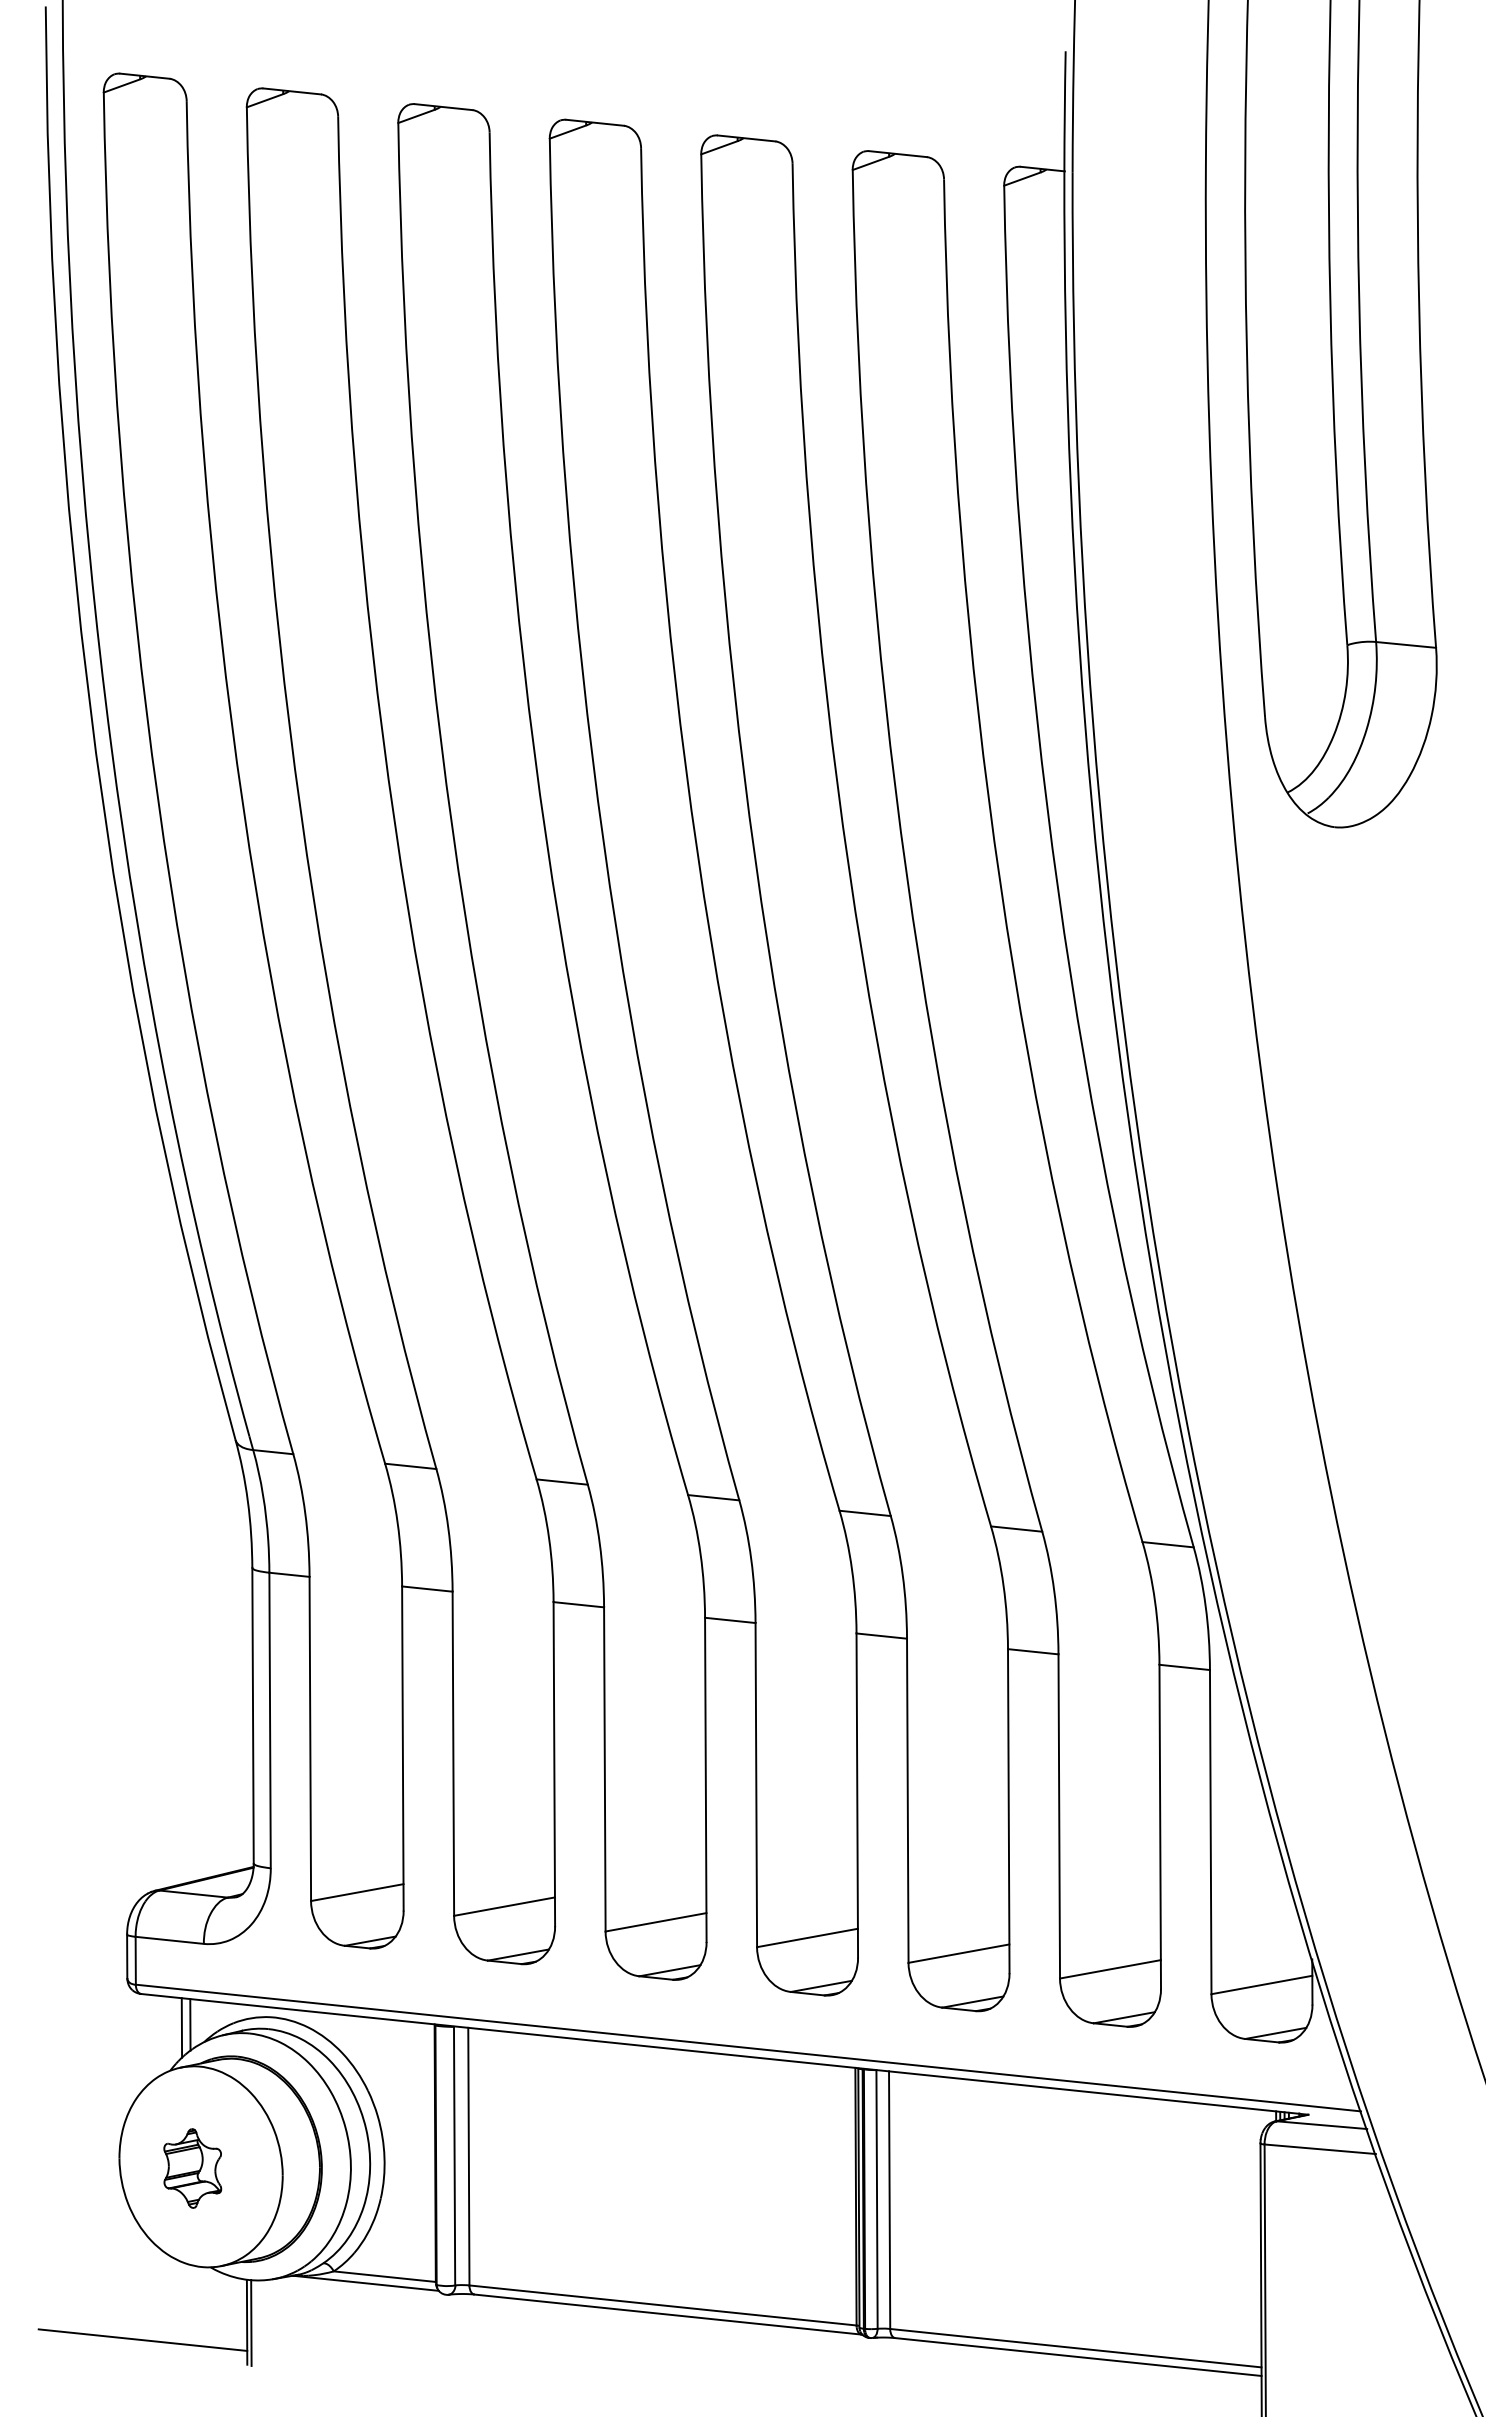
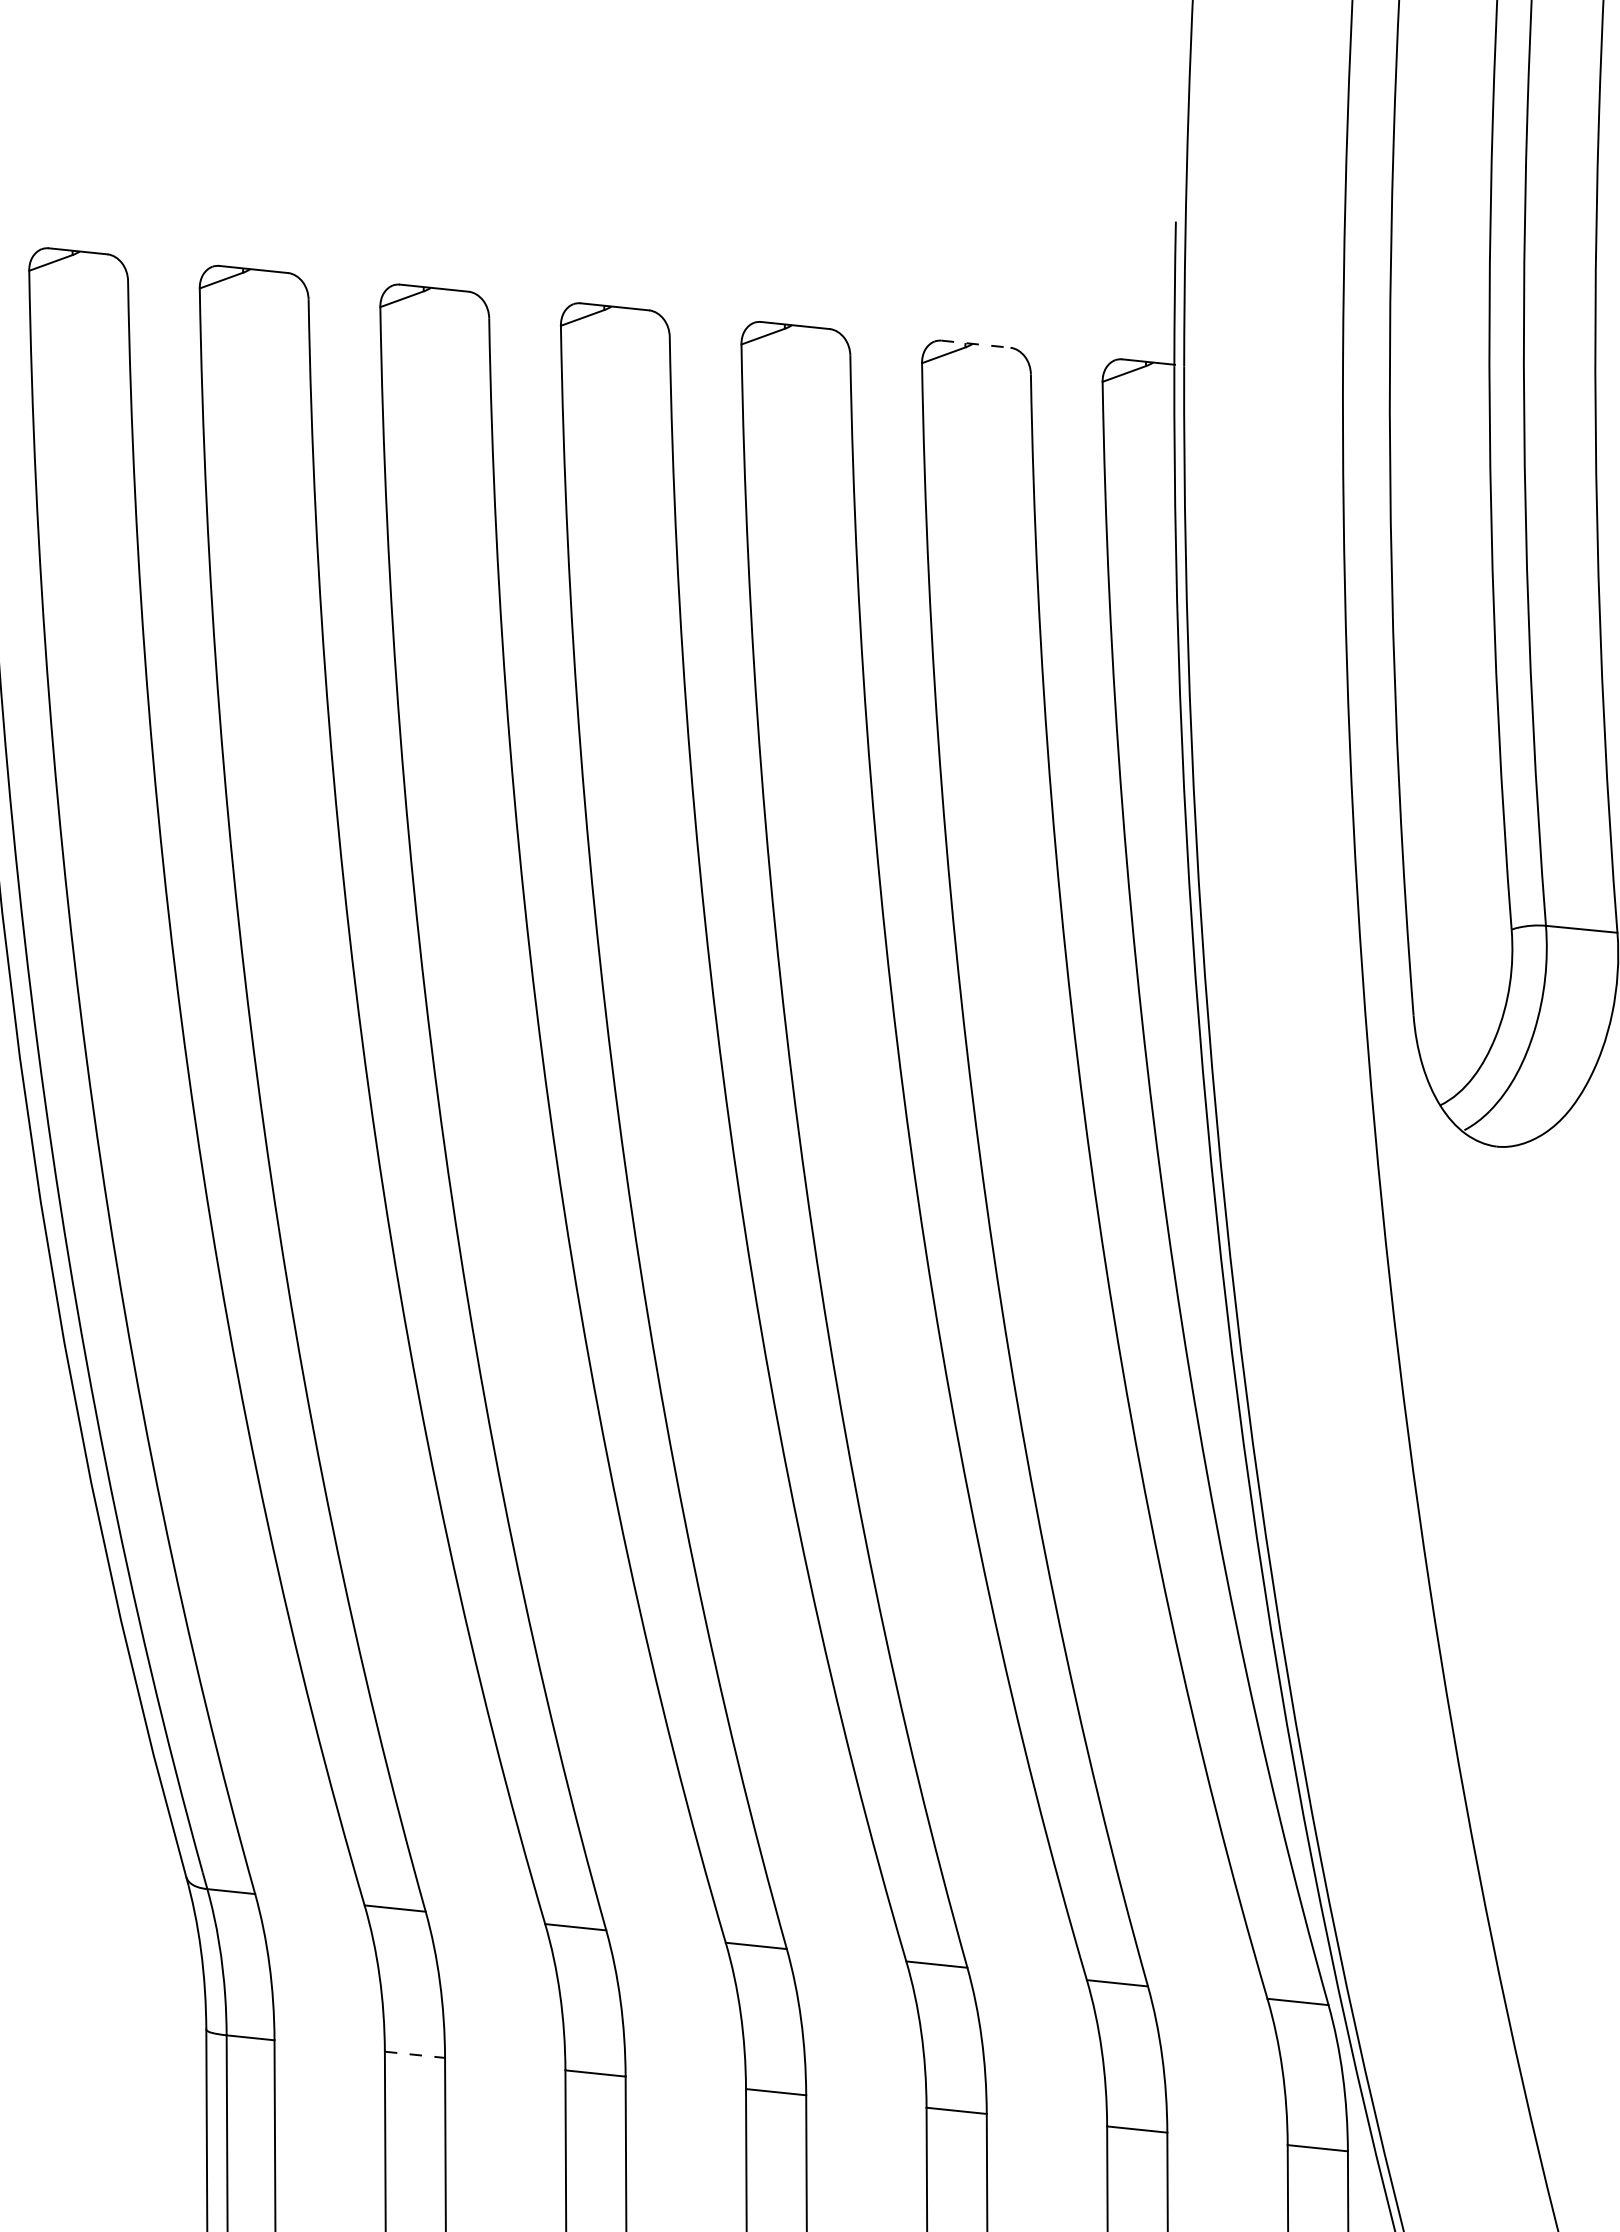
line: (898, 154) -> (976, 344), solid -> dashed
line: (427, 1589) -> (415, 2055), solid -> dashed

